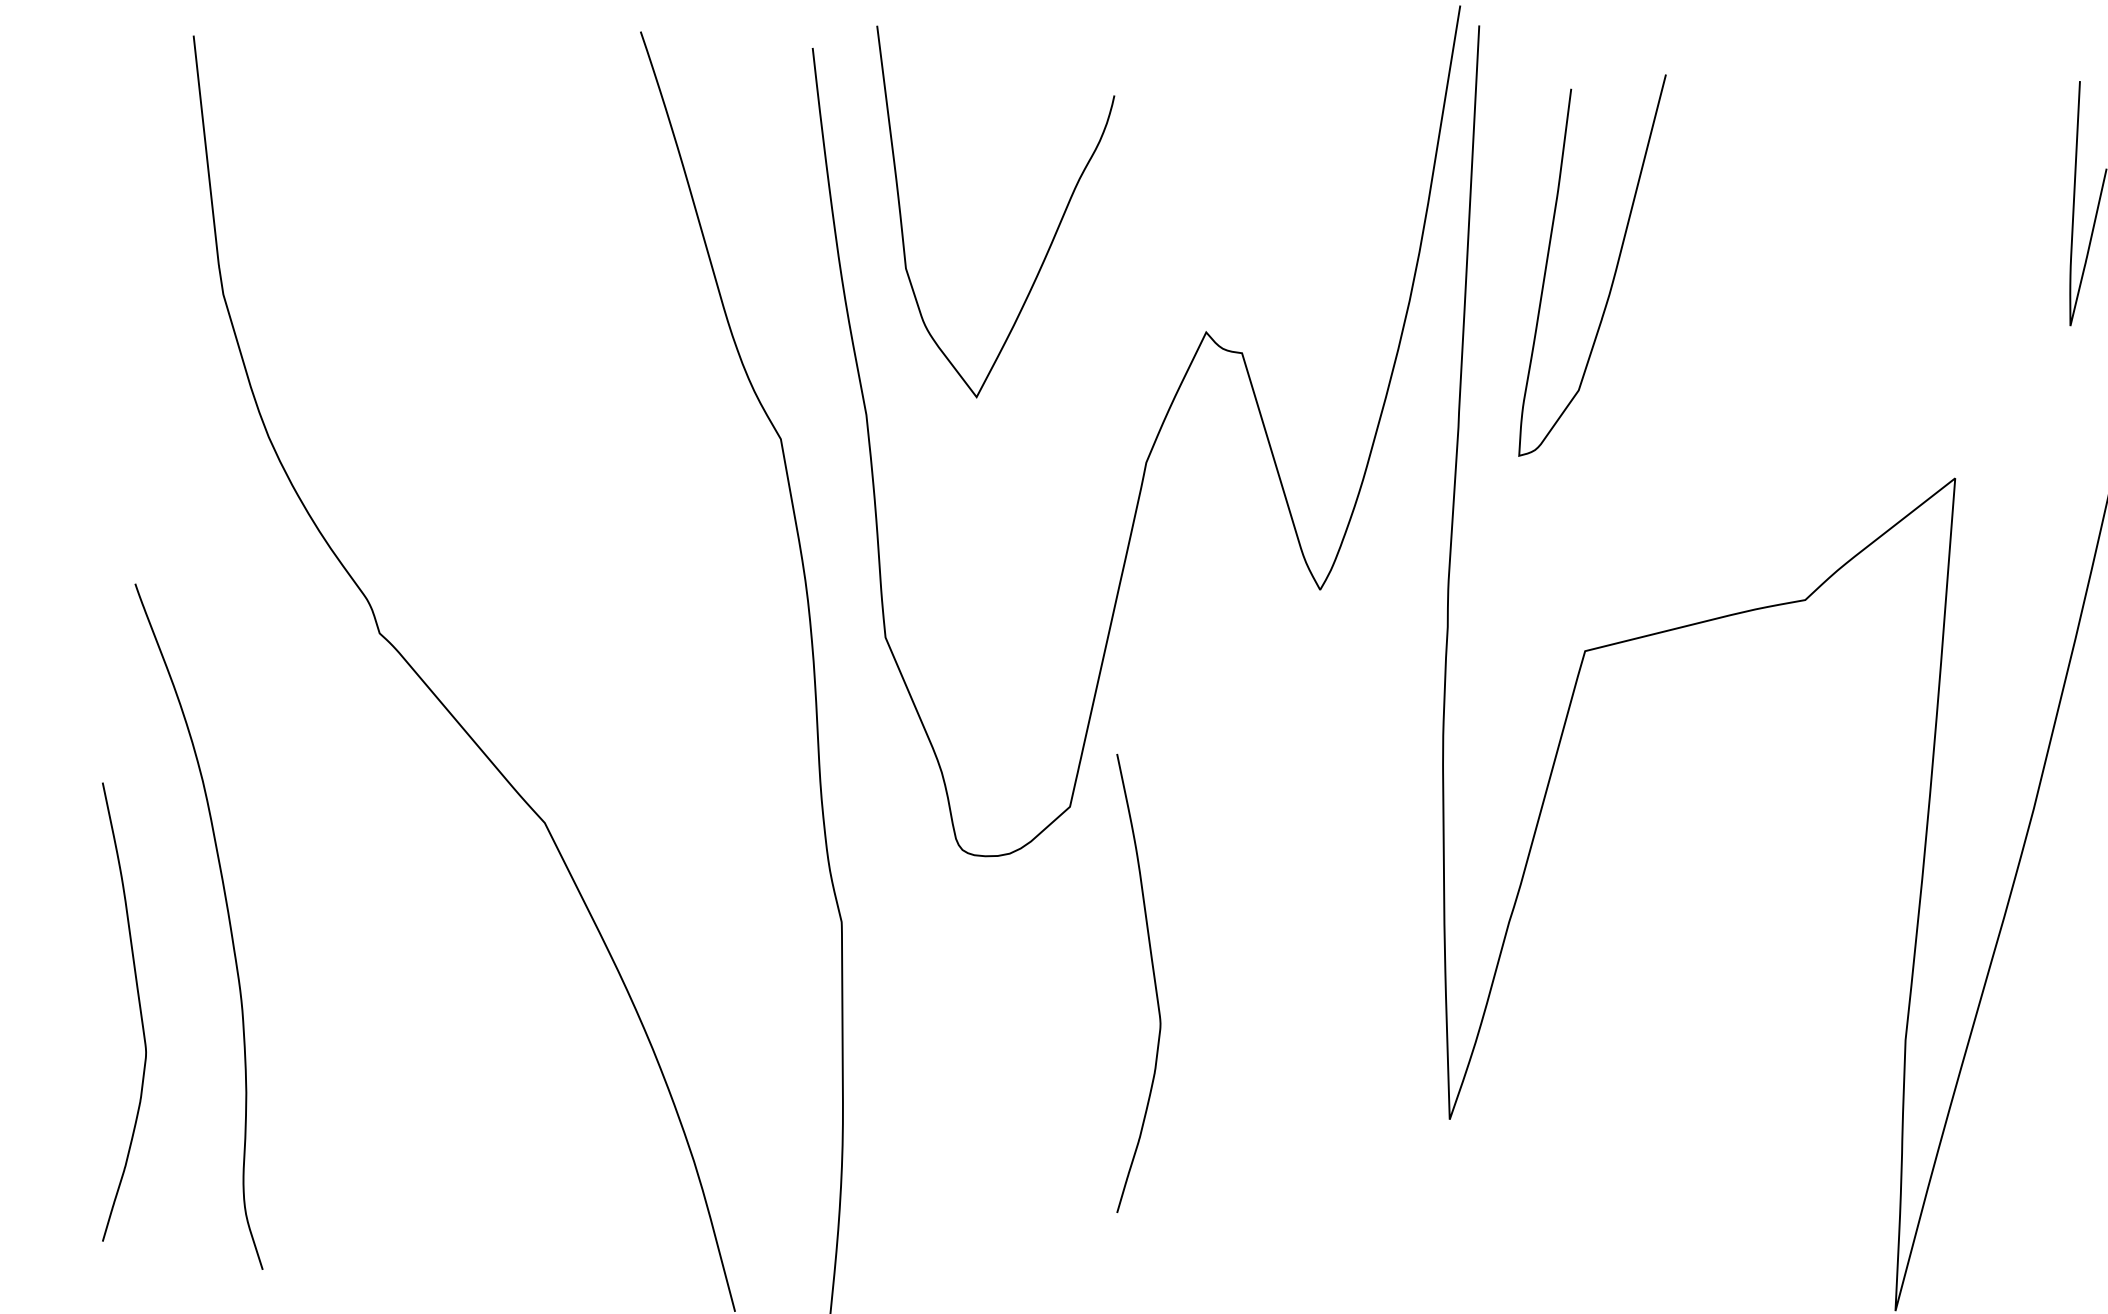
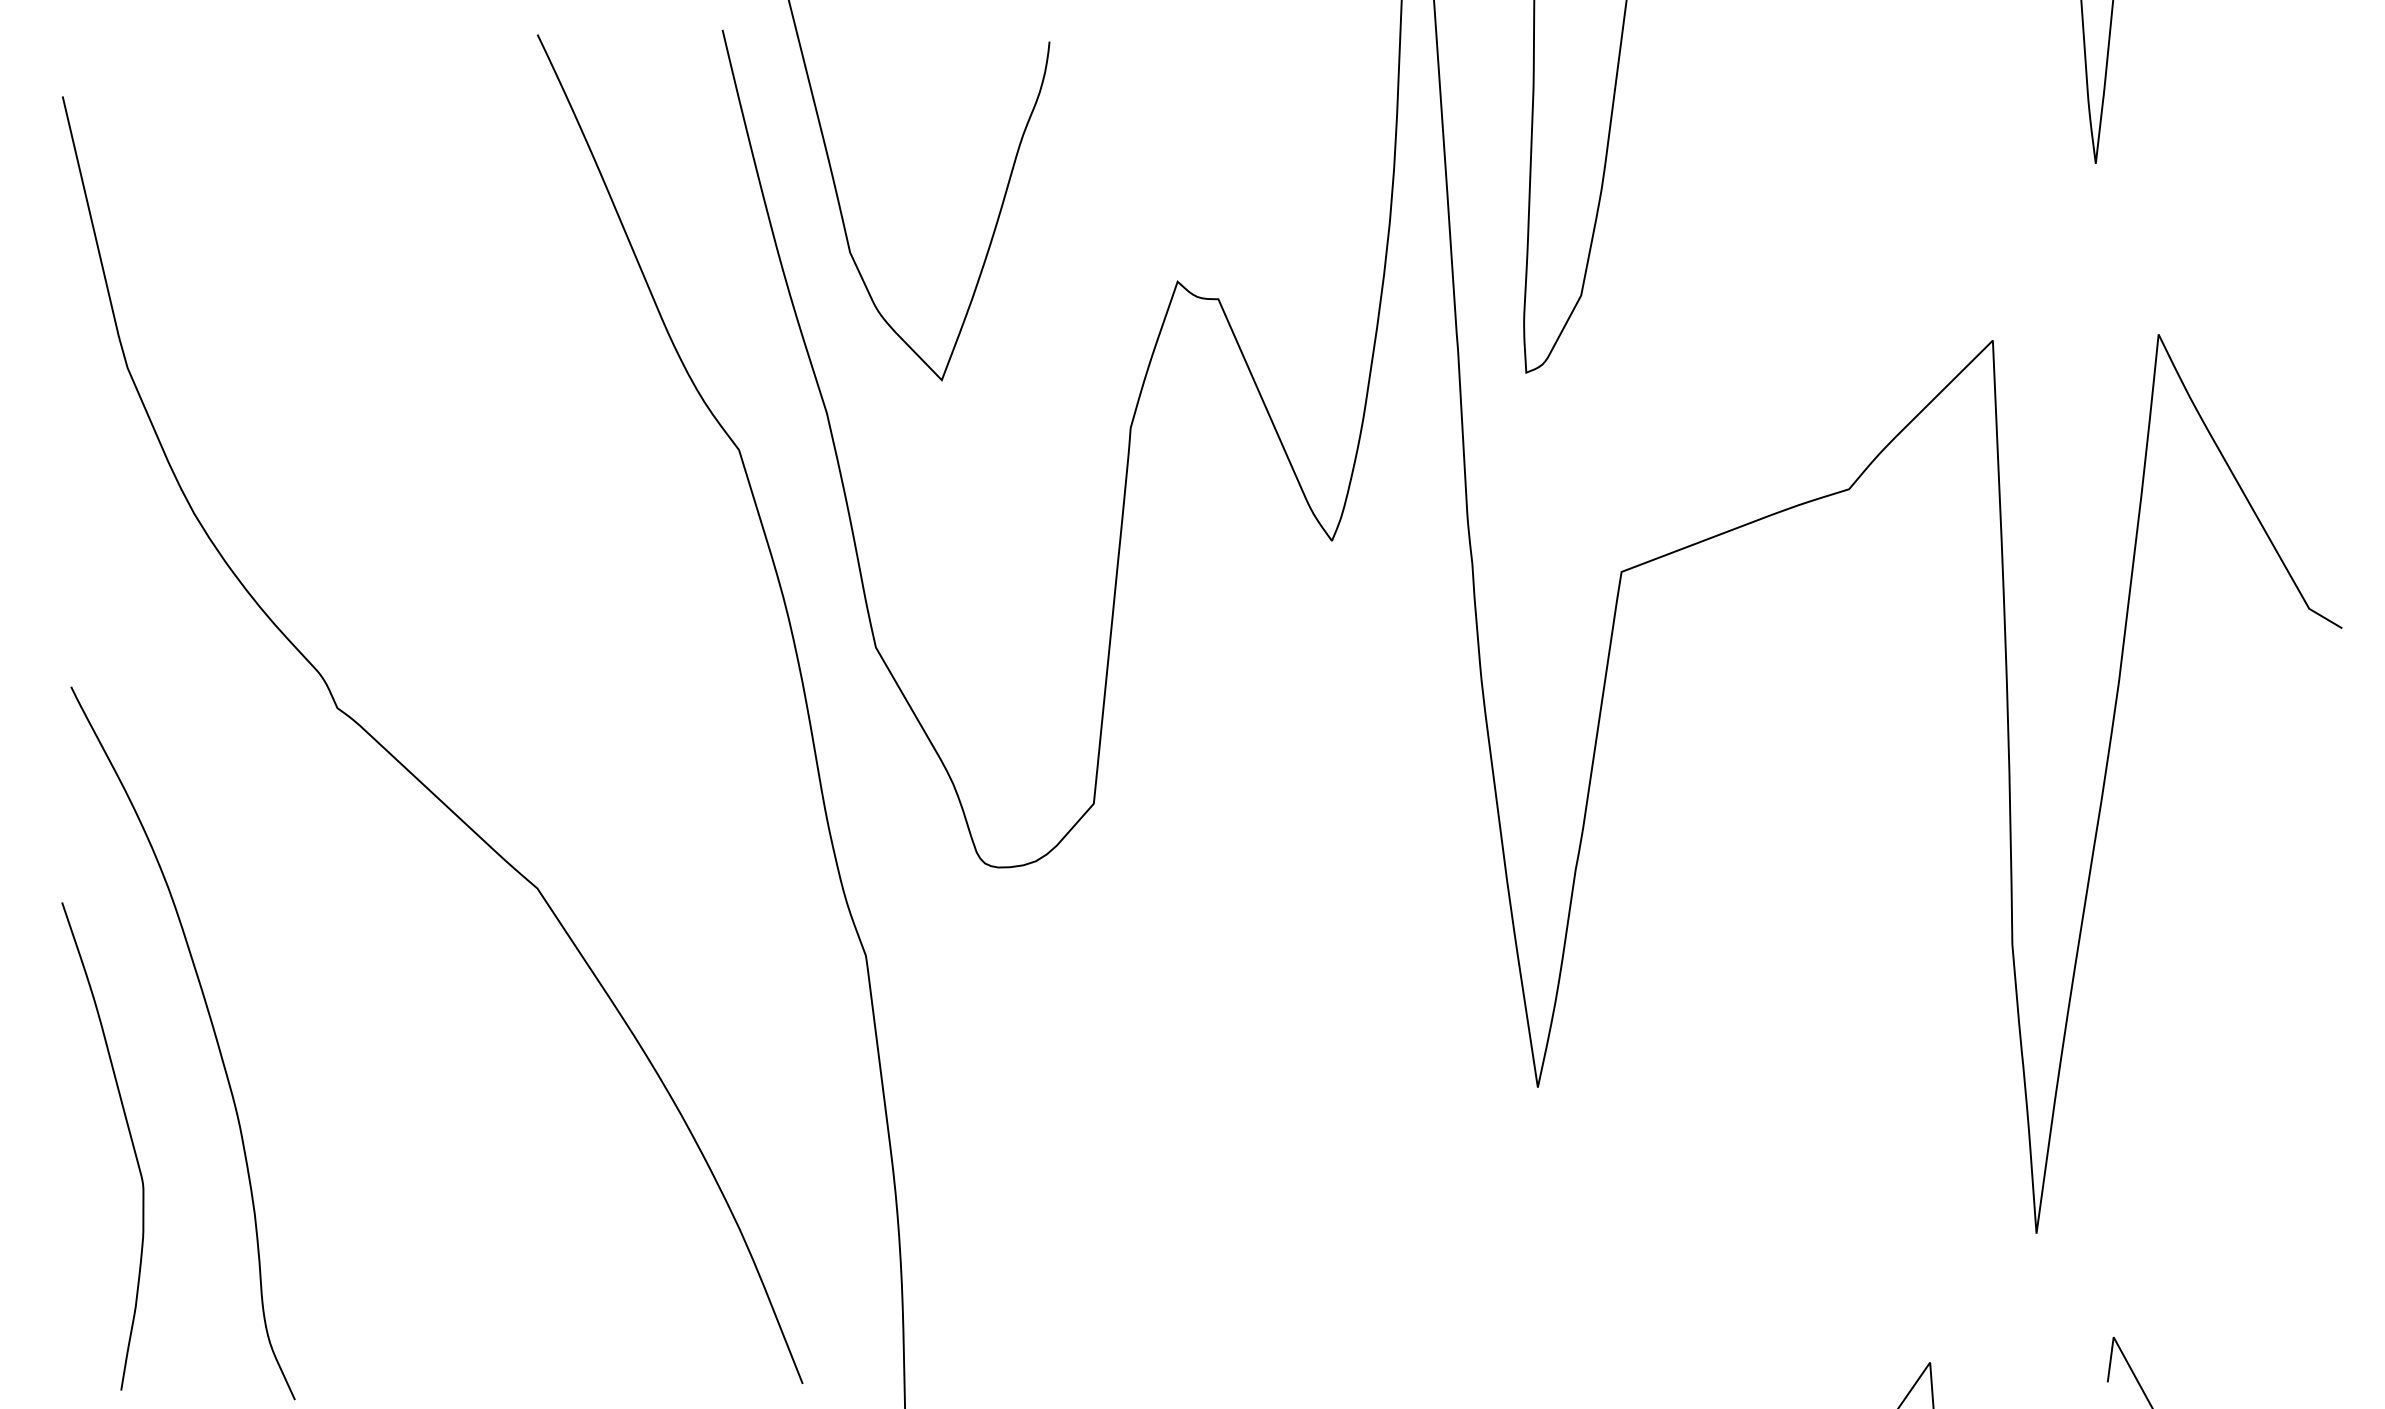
curve: (1153, 981) -> (1205, 978), removed

